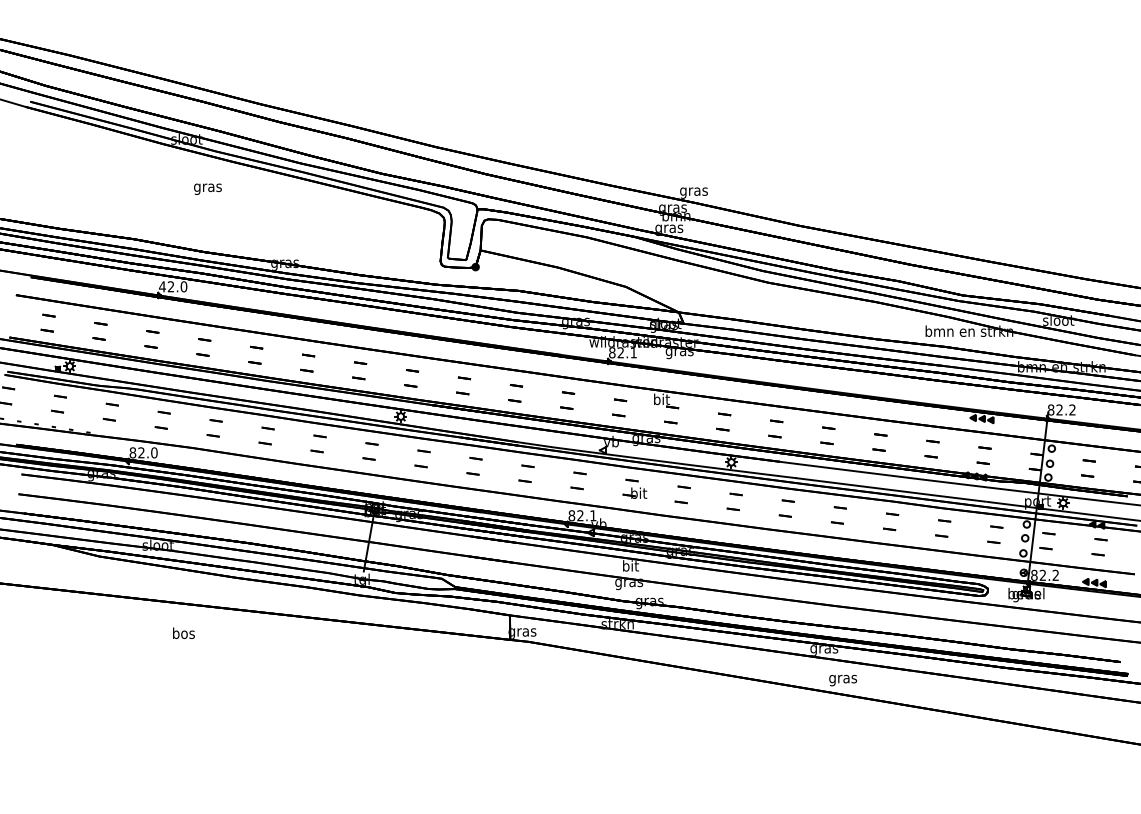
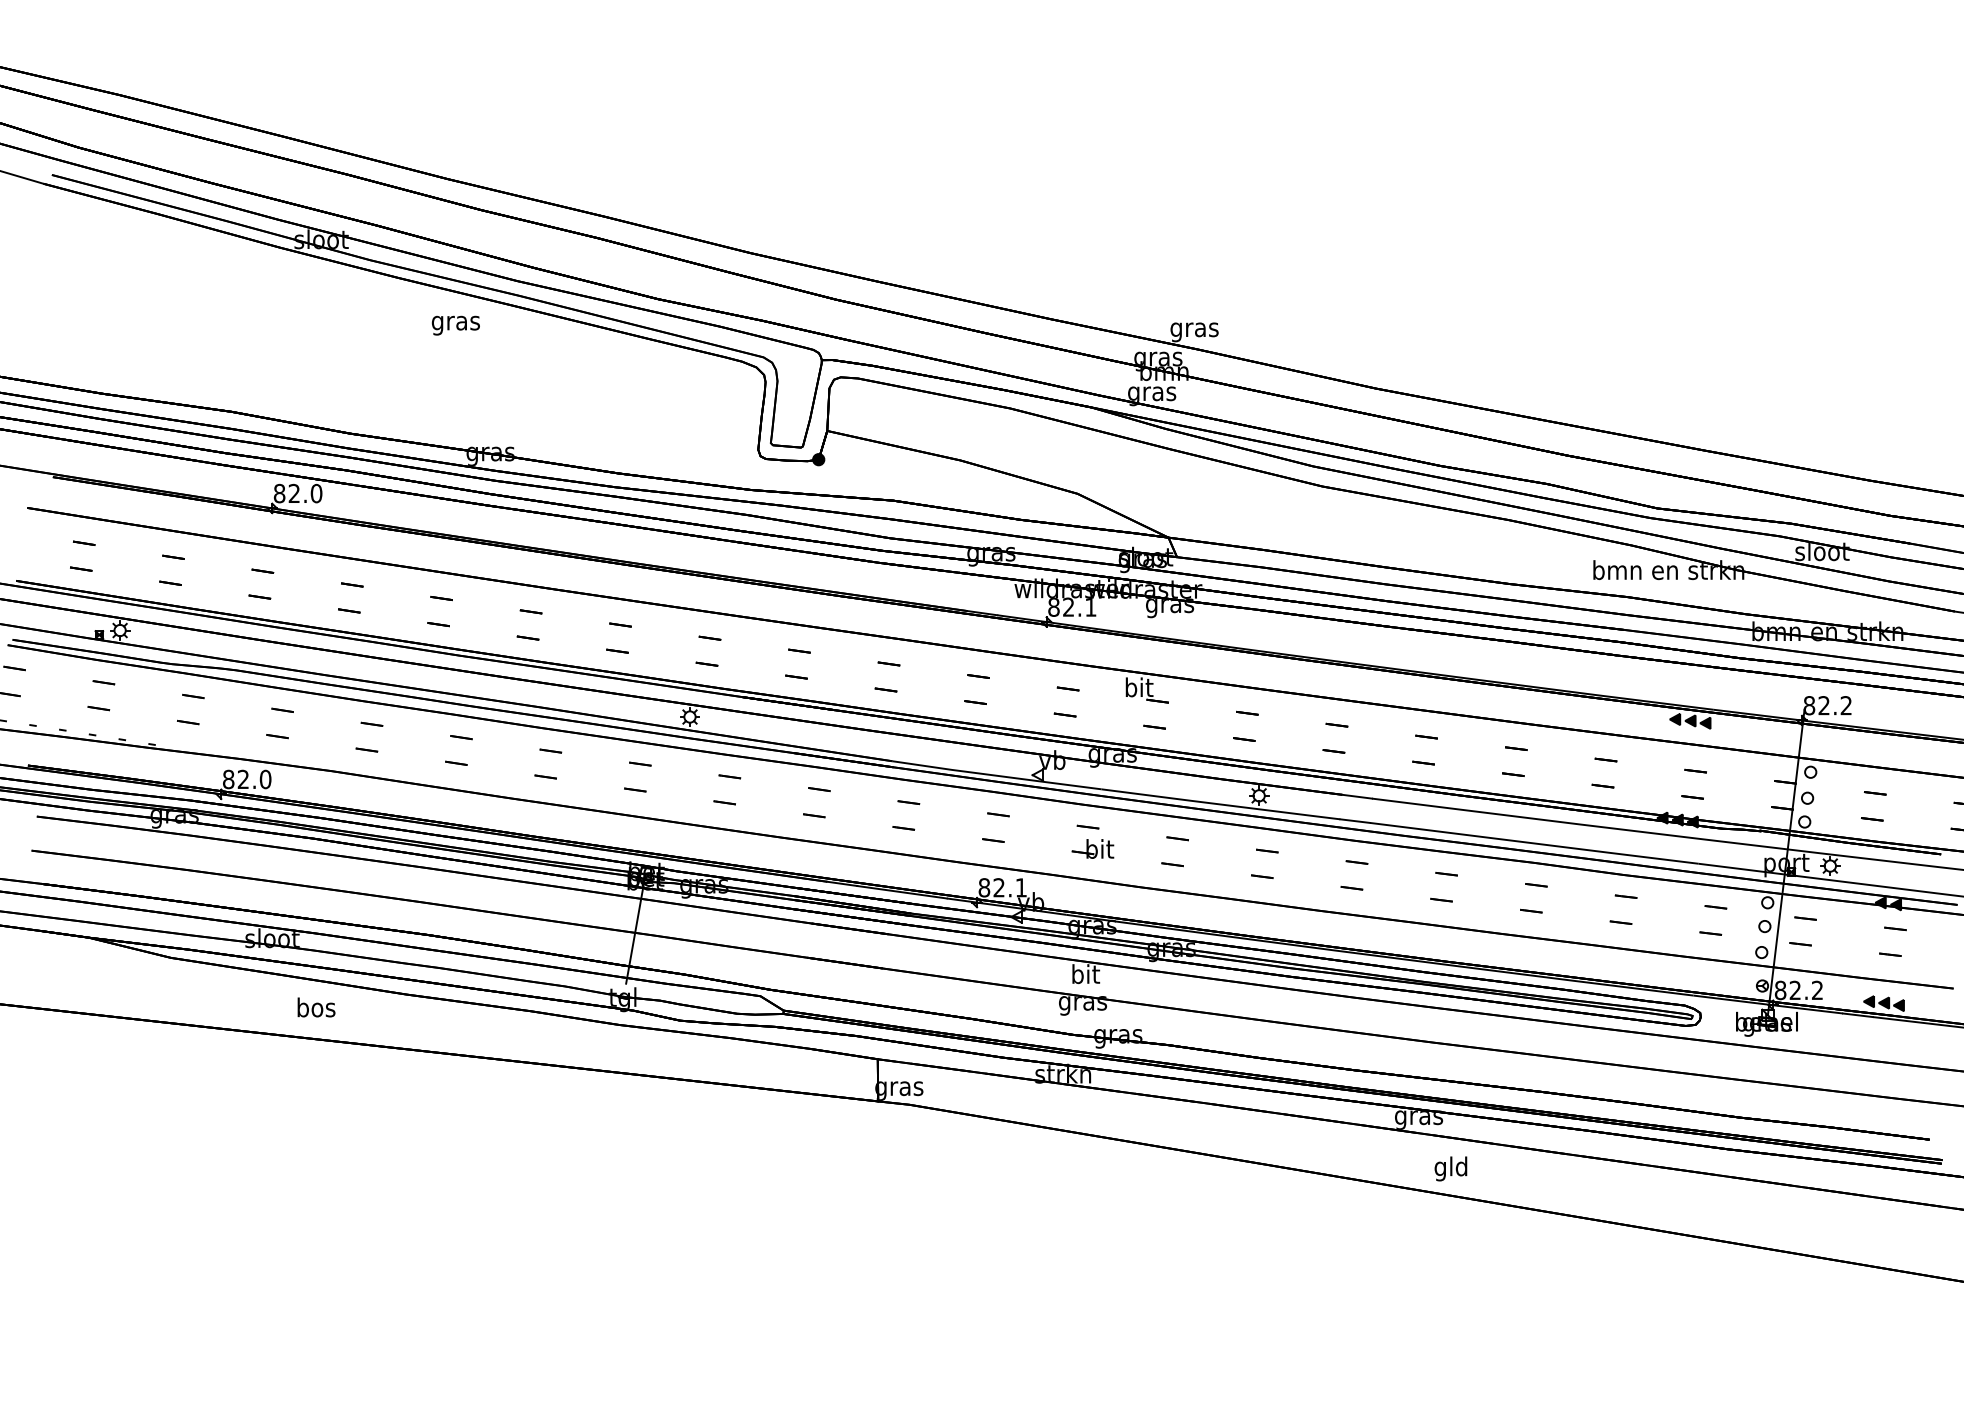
text: (207, 188) -> (455, 324), moved
text: (162, 286) -> (279, 493), 42.0 -> 82.0
text: (183, 632) -> (315, 1006), moved
text: (842, 678) -> (1450, 1167), gras -> gld

